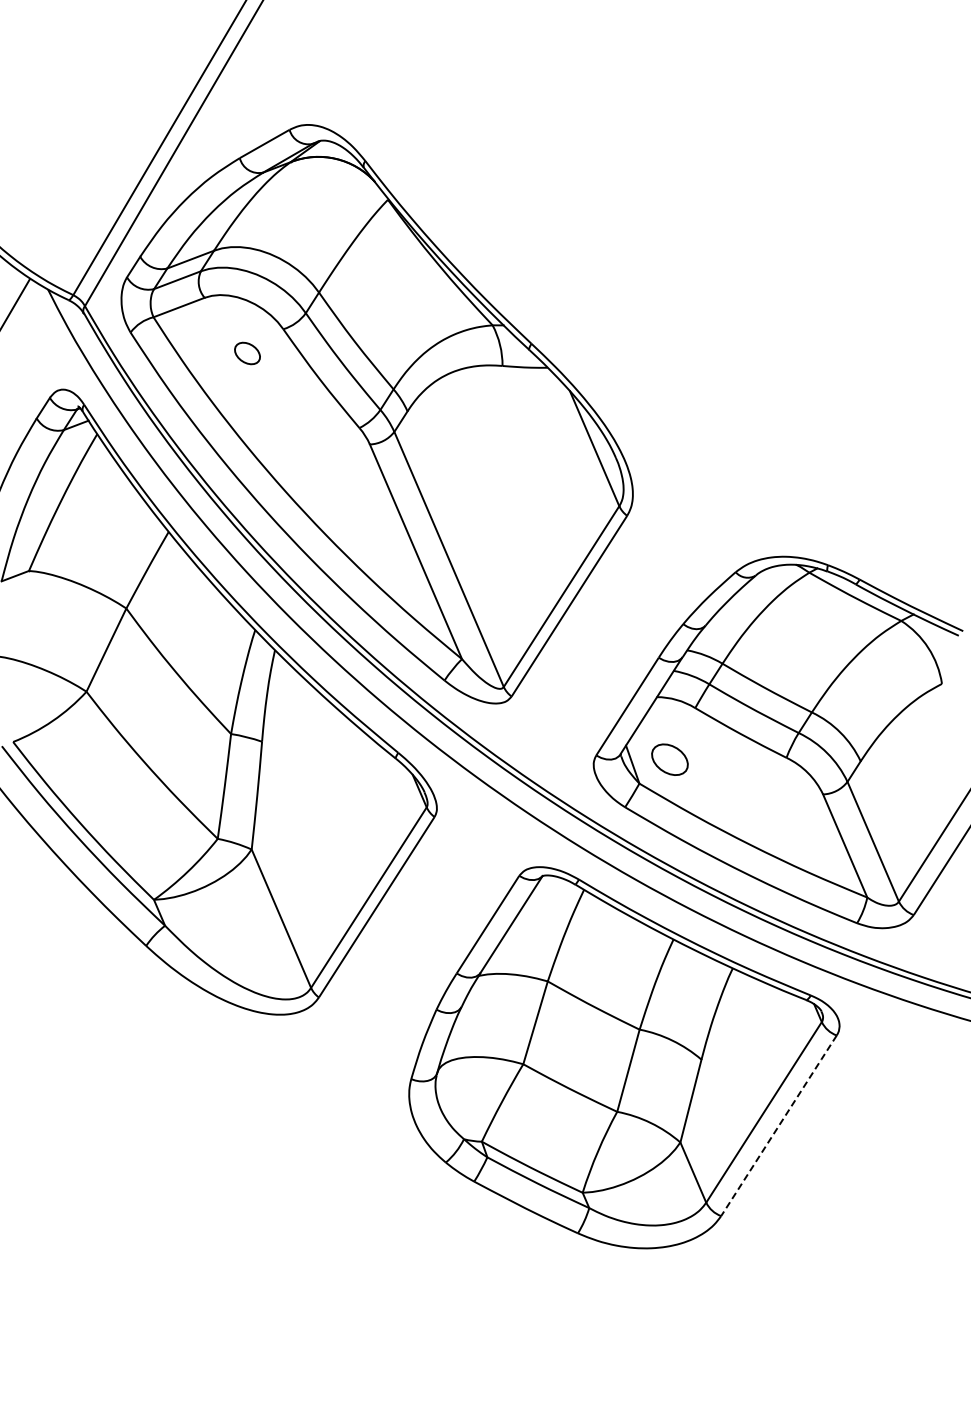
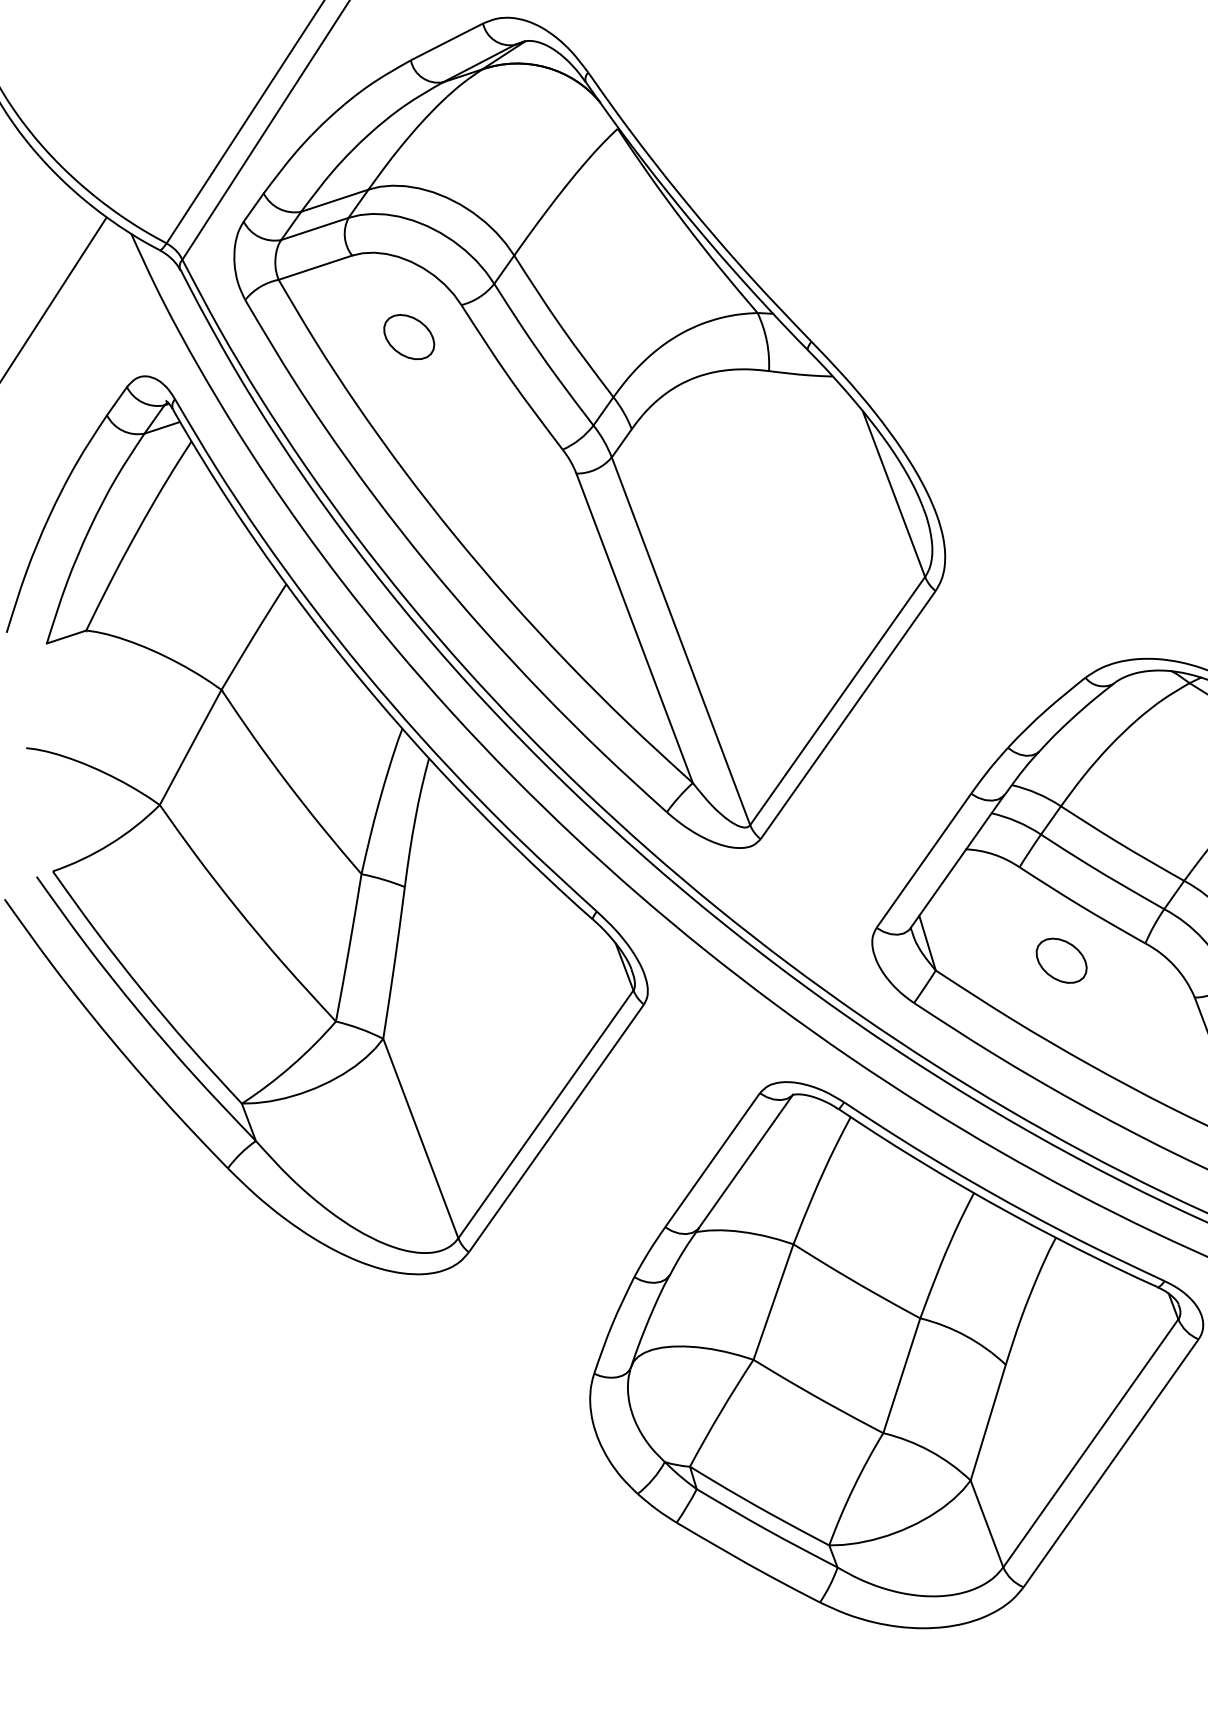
part: (247, 353) -> (409, 337), size x1.43
part: (669, 759) -> (1061, 960), moved
line: (779, 1125) -> (1111, 1462), dashed -> solid

